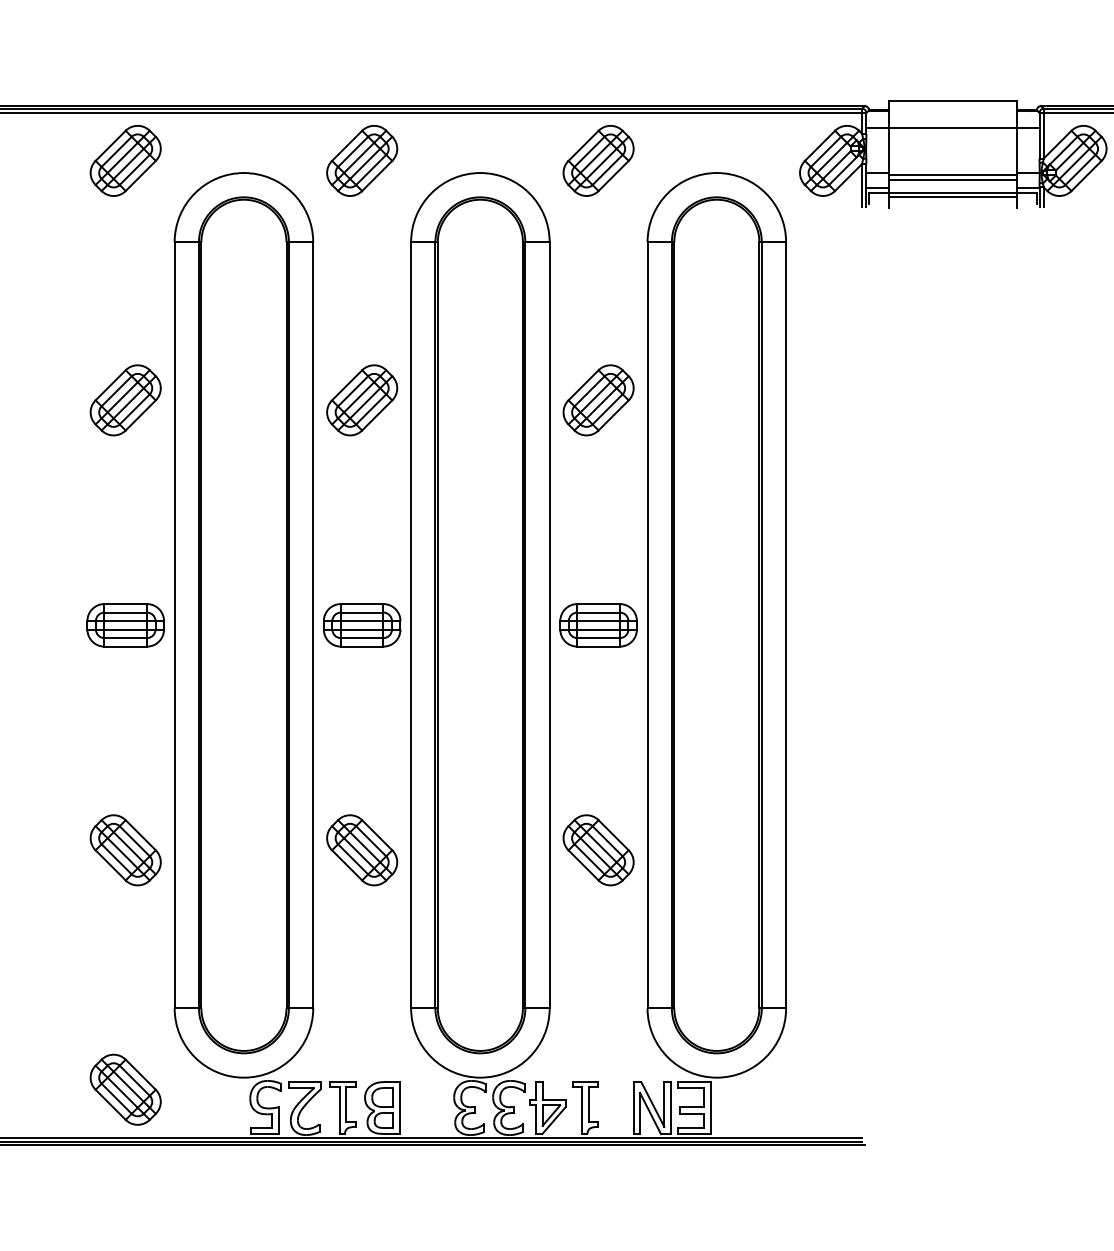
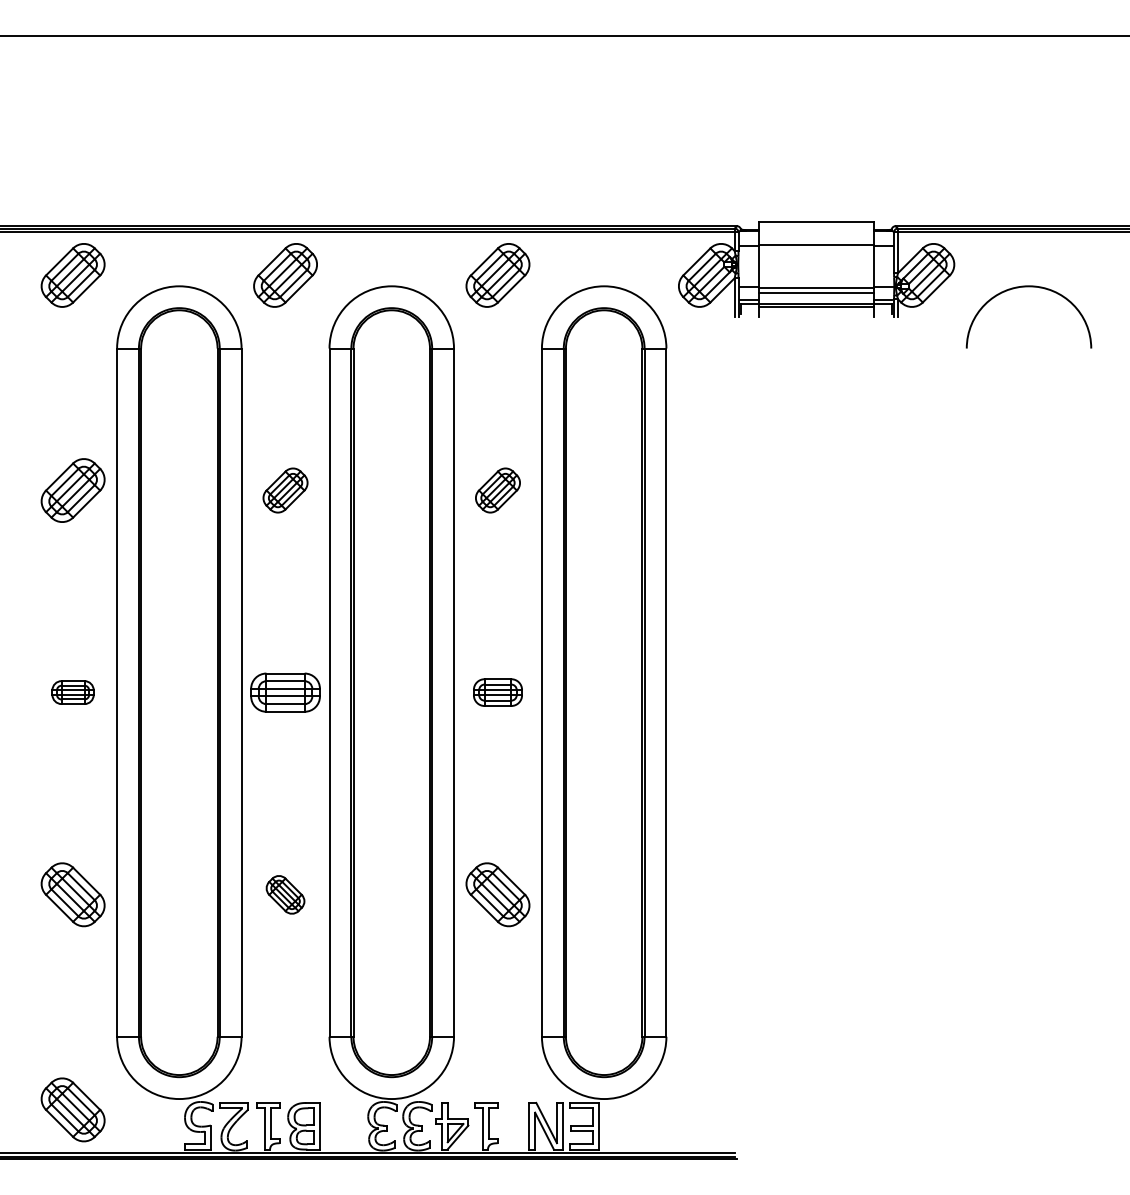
part: (362, 400) -> (285, 490), size x0.7
part: (598, 400) -> (497, 490), size x0.7
part: (125, 625) -> (72, 692), size x0.6
part: (598, 625) -> (497, 692), size x0.7
part: (362, 850) -> (285, 894), size x0.6

